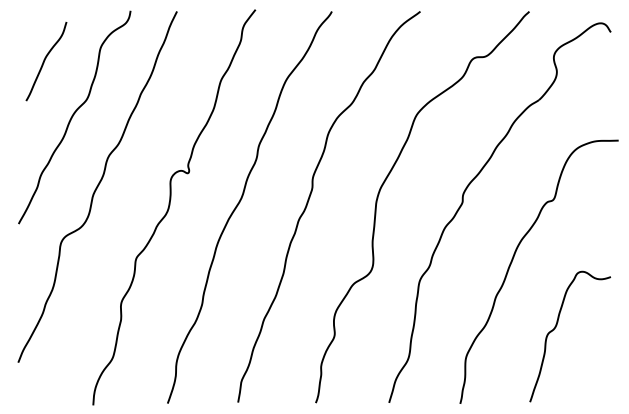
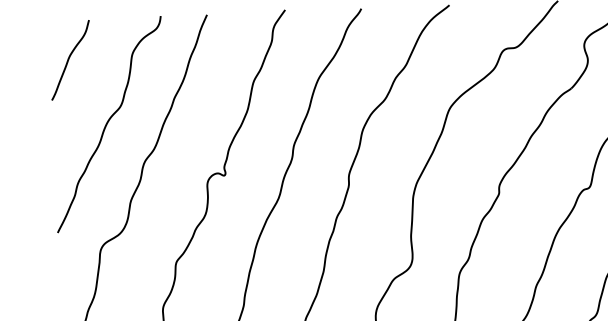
curve: (45, 60) -> (69, 59), moved

